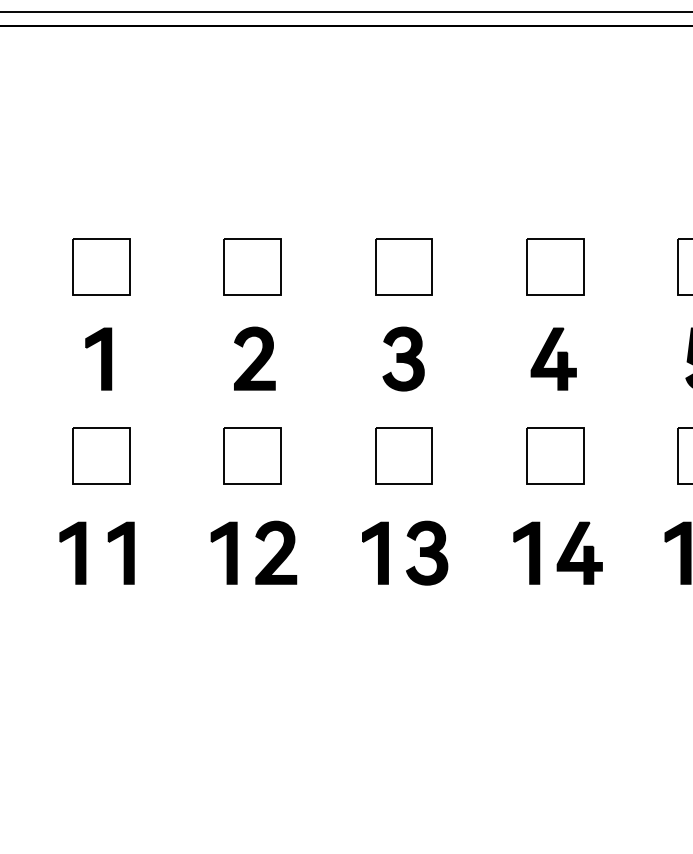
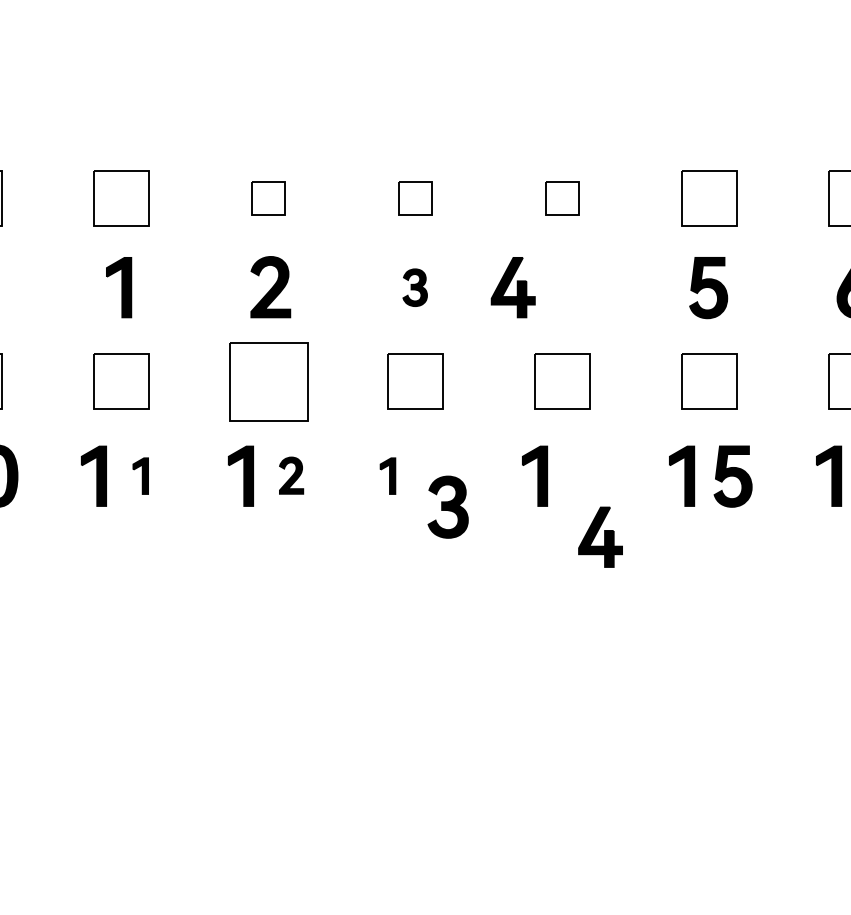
part: (252, 267) -> (268, 198), size x0.6
part: (403, 267) -> (415, 198), size x0.6
part: (555, 267) -> (562, 198), size x0.6
part: (402, 358) -> (414, 287), size x0.6
part: (552, 358) -> (512, 287), moved
part: (252, 455) -> (268, 381), size x1.4
part: (120, 552) -> (140, 475), size x0.6
part: (276, 552) -> (291, 475), size x0.6
part: (374, 552) -> (387, 475), size x0.6
part: (426, 552) -> (447, 506), moved
part: (579, 552) -> (600, 536), moved

